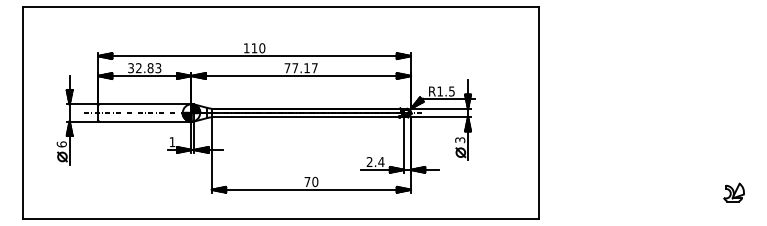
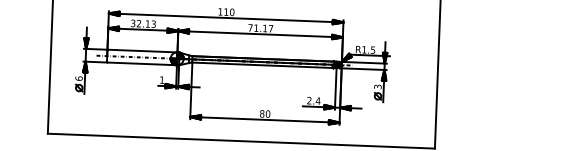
text: (150, 68) -> (147, 24), 32.83 -> 32.13
text: (295, 68) -> (256, 28), 77.17 -> 71.17
text: (307, 181) -> (262, 113), 70 -> 80

